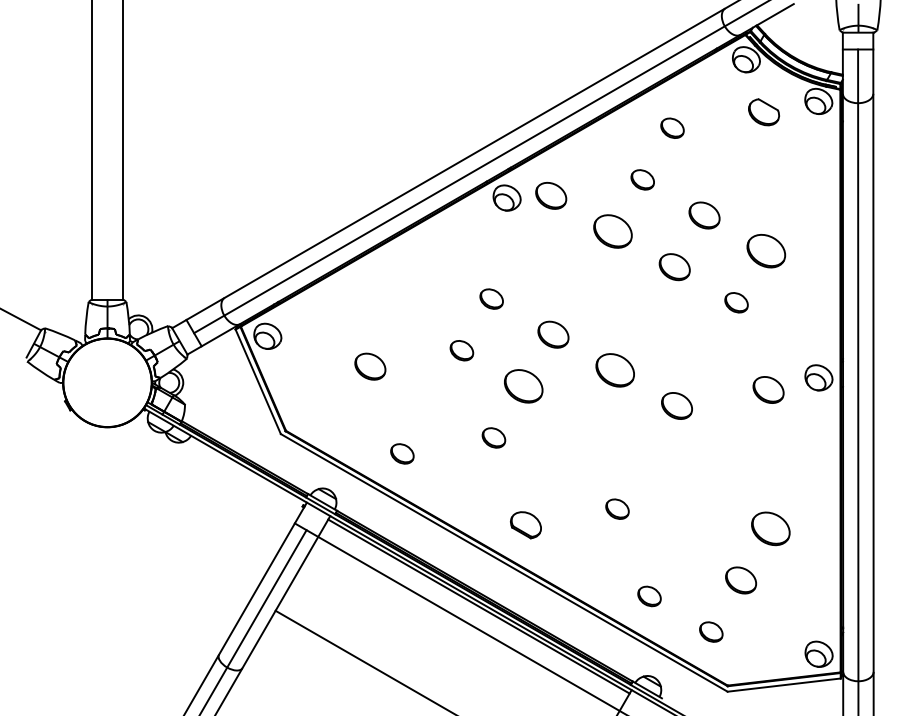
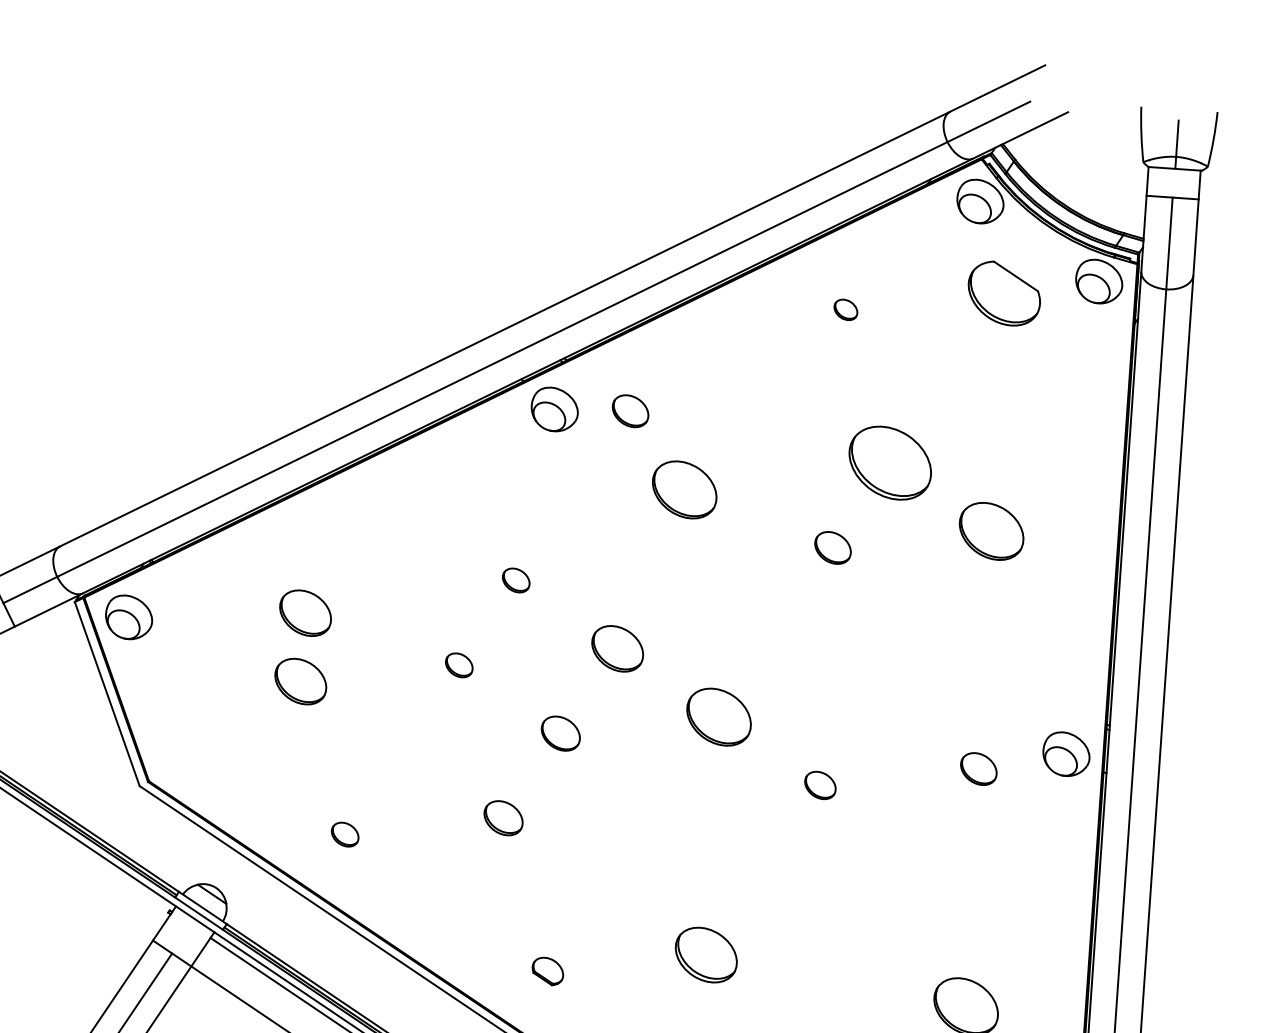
part: (763, 112) -> (1003, 293), size x1.4
part: (672, 127) -> (845, 308), size x0.6
part: (642, 179) -> (788, 394), removed
part: (551, 195) -> (630, 410), size x0.7
part: (704, 215) -> (890, 463), size x1.6
part: (612, 231) -> (683, 489), moved
part: (674, 267) -> (832, 548), size x0.7
part: (491, 298) -> (516, 579), size x0.7
part: (736, 302) -> (934, 615), removed
part: (370, 326) -> (305, 612), added
part: (461, 350) -> (458, 664), size x0.7
part: (523, 386) -> (560, 733), size x0.6
part: (768, 389) -> (978, 768), size x0.7
part: (676, 405) -> (819, 784), size x0.6
part: (402, 453) -> (345, 833), size x0.7
part: (617, 508) -> (706, 953), size x1.6
part: (525, 525) -> (547, 971), size x0.6

